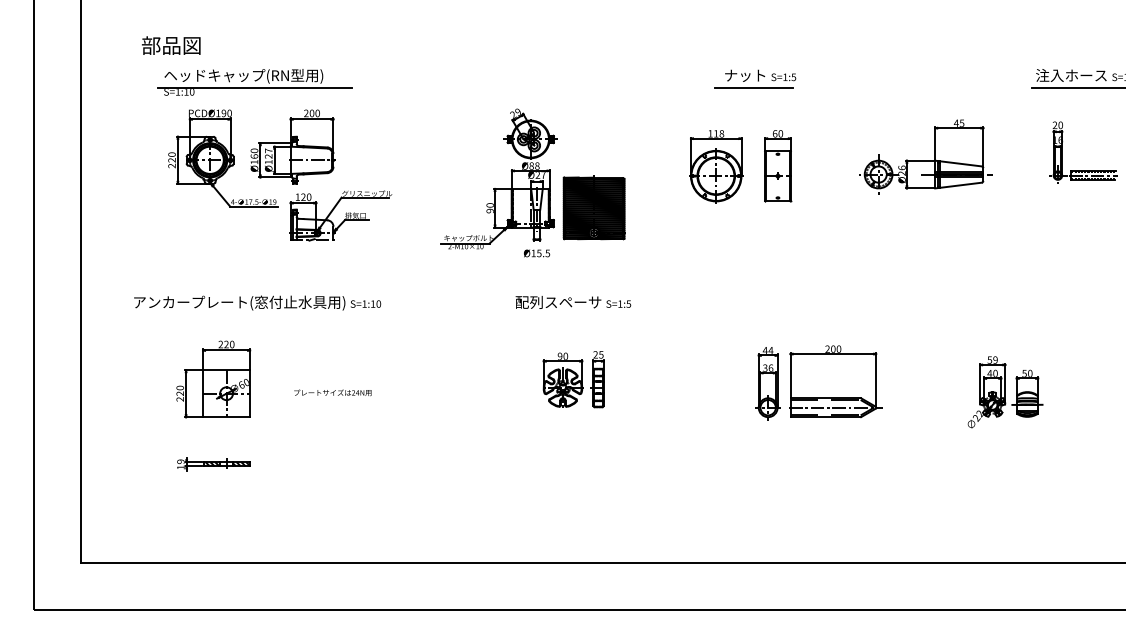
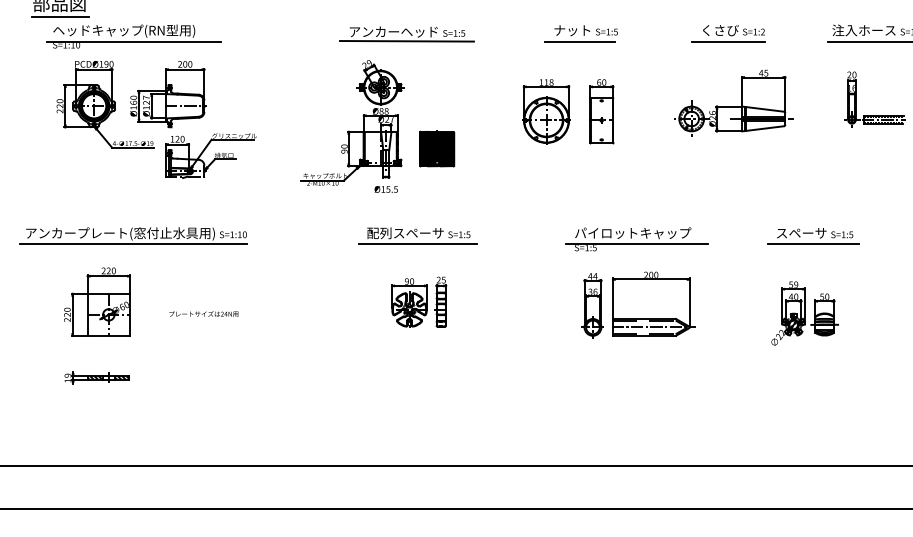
line: (172, 60) -> (60, 17), added
part: (919, 78) -> (728, 33), added
part: (559, 79) -> (406, 34), added
part: (593, 207) -> (436, 148), size x0.62
part: (1014, 305) -> (813, 236), added
part: (817, 308) -> (637, 238), added
line: (253, 314) -> (132, 244), added
line: (572, 314) -> (418, 244), added

